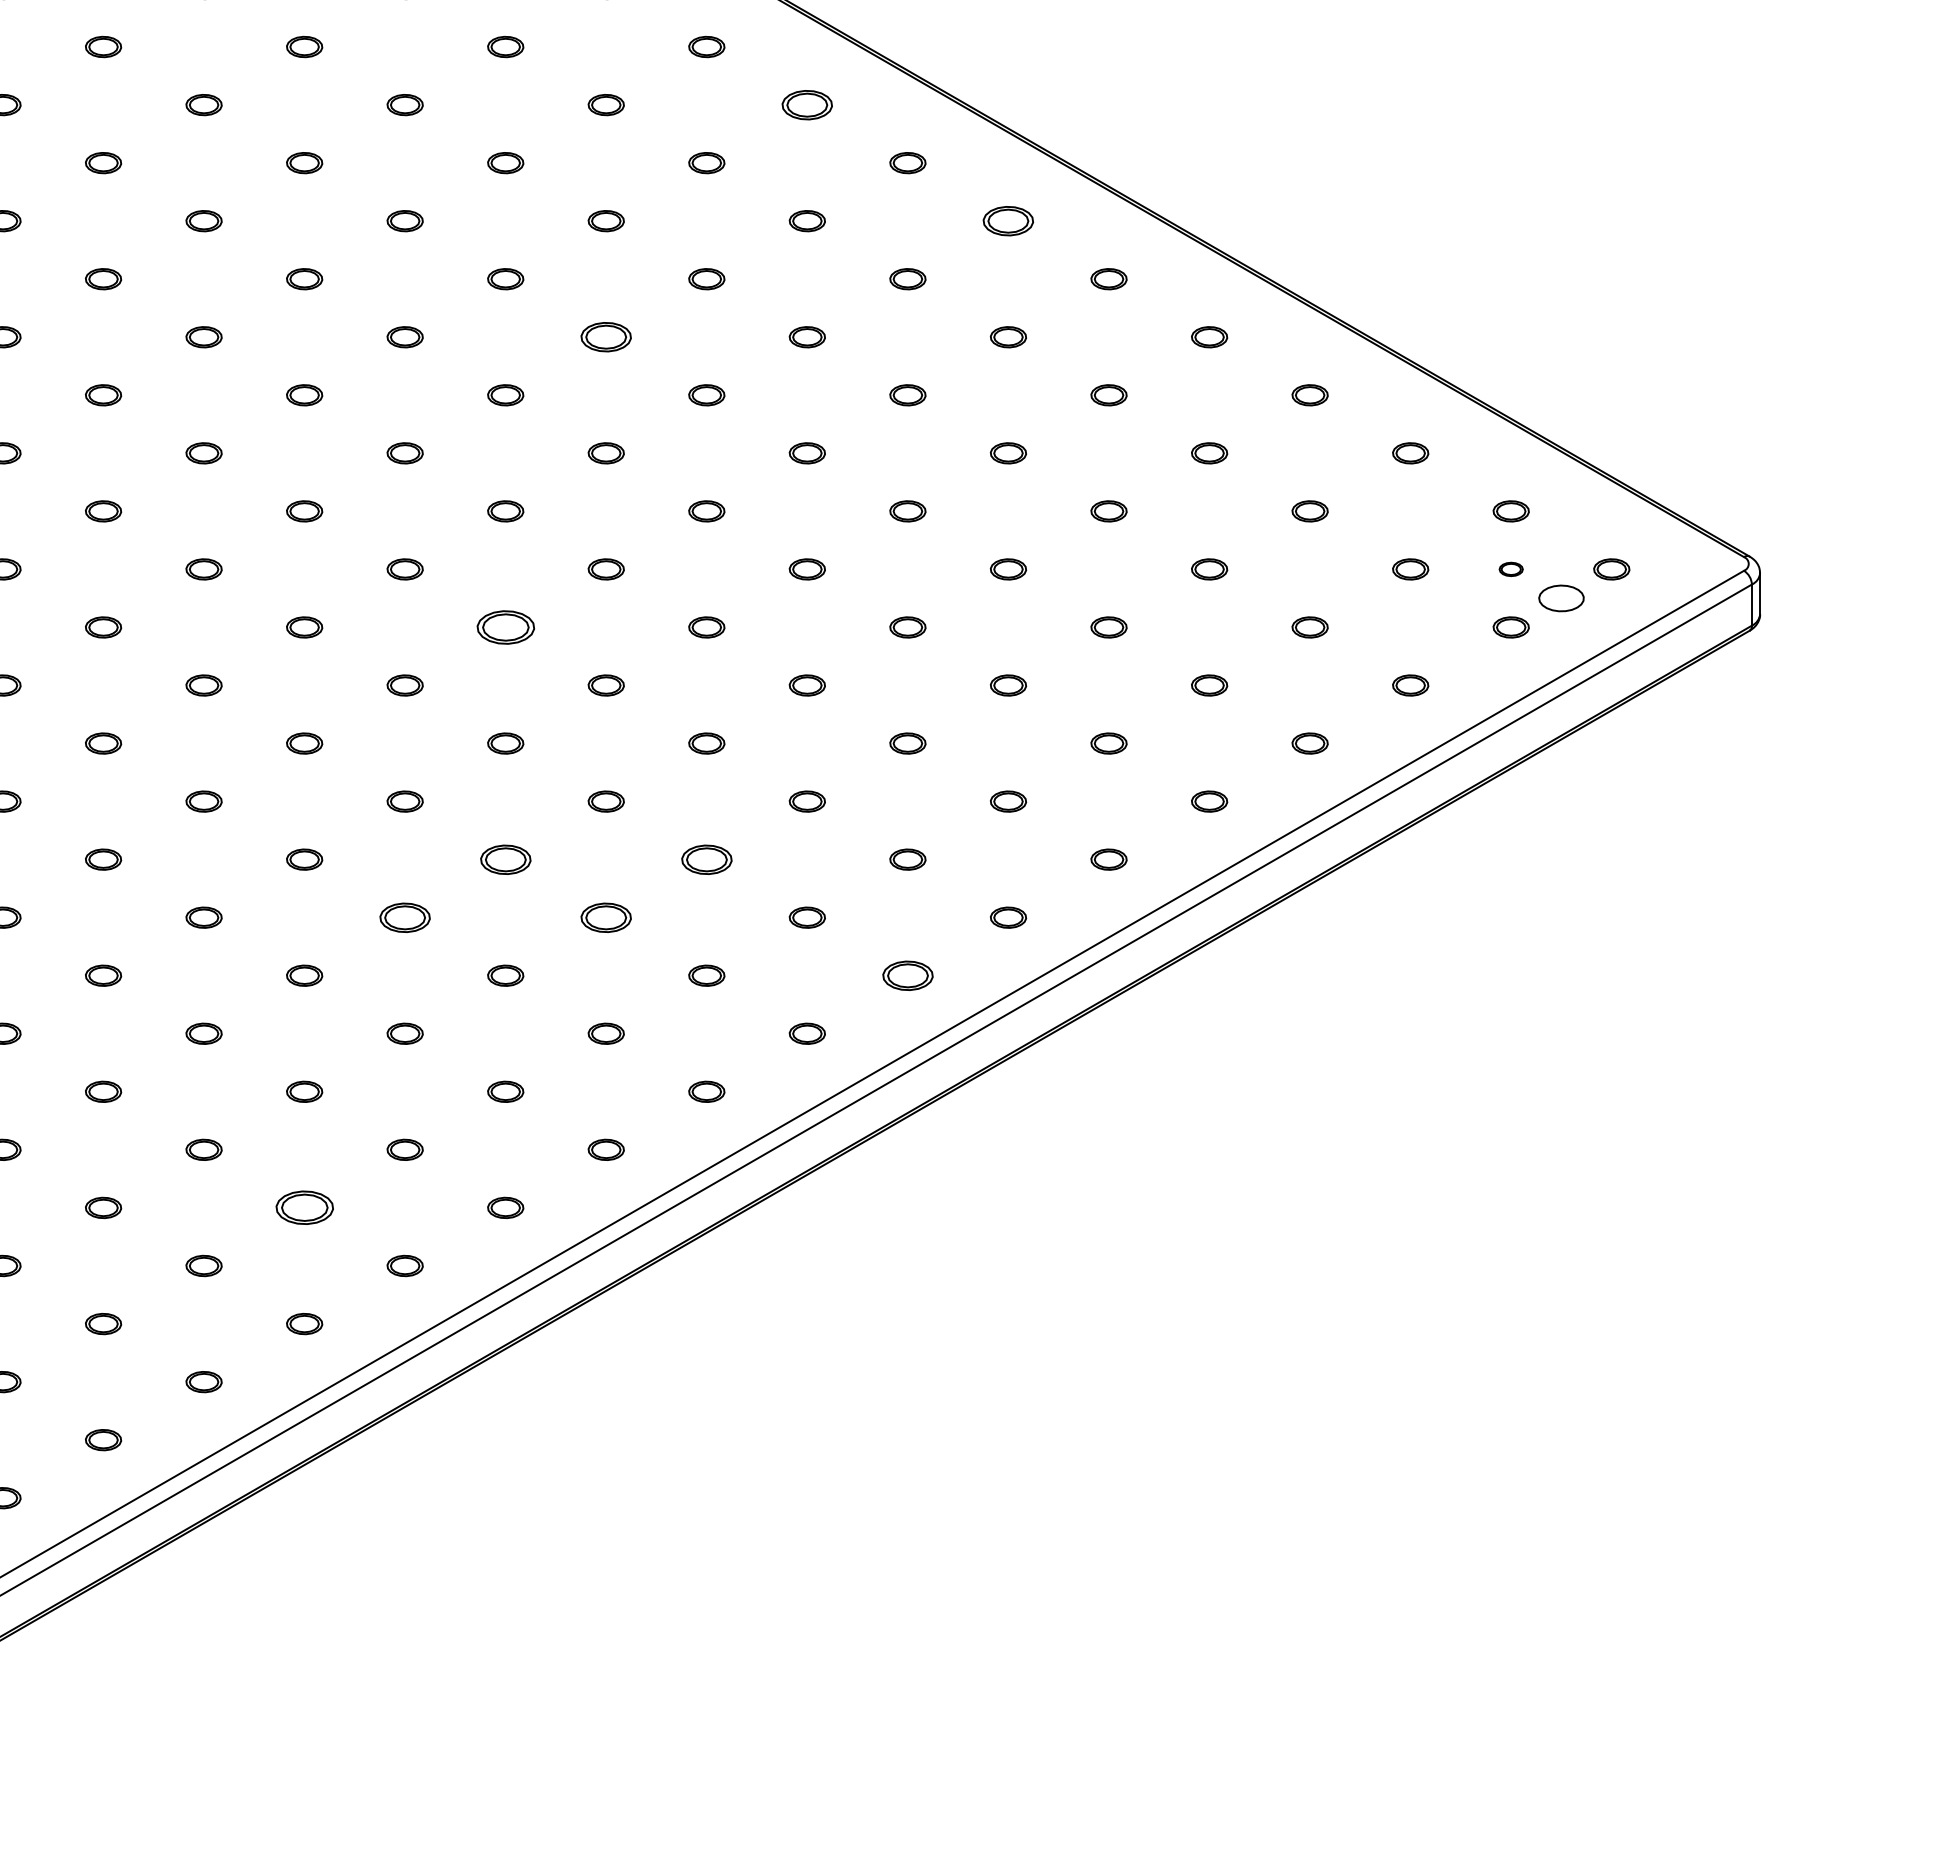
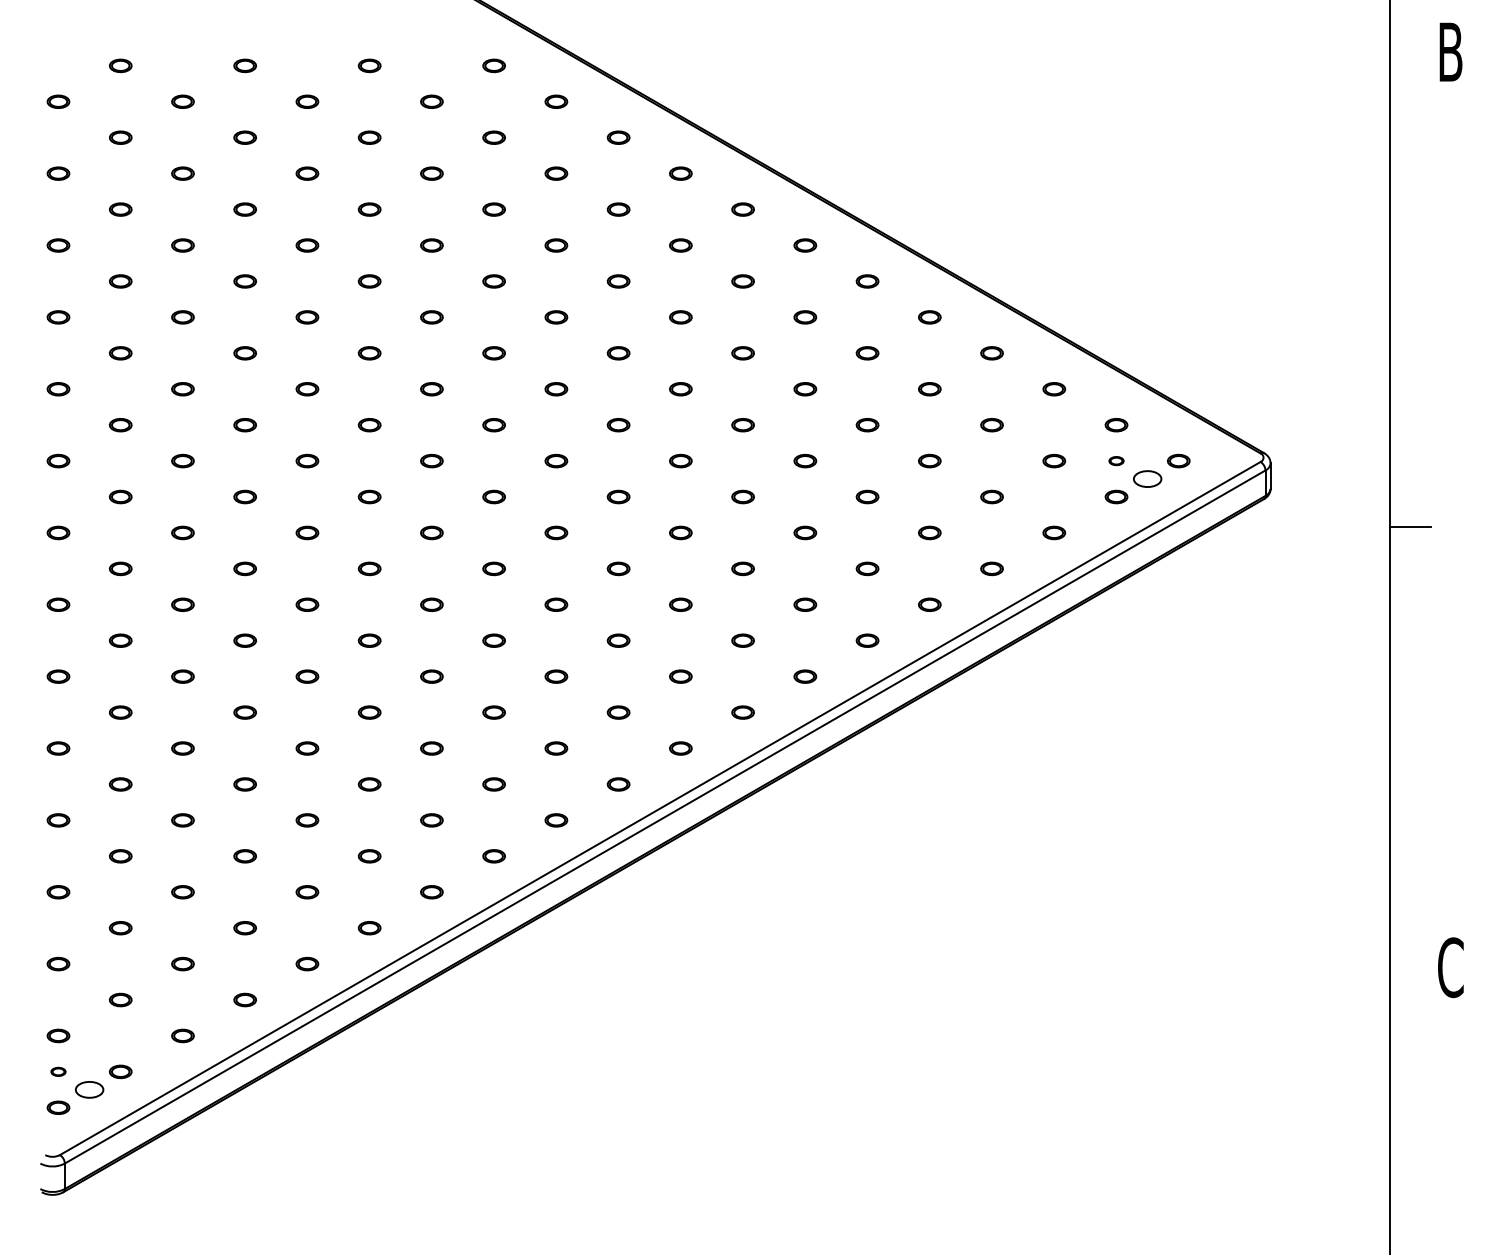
part: (806, 104) -> (680, 173), size x0.71
part: (1008, 221) -> (805, 245), size x0.71
part: (606, 337) -> (556, 317), size x0.71
part: (504, 626) -> (493, 496), size x0.62
part: (504, 859) -> (493, 640), size x0.71
part: (706, 859) -> (618, 640), size x0.71
part: (404, 917) -> (431, 676), size x0.71
part: (606, 917) -> (556, 676), size x0.71
part: (906, 975) -> (742, 712), size x0.71
part: (304, 1208) -> (369, 856), size x0.62

